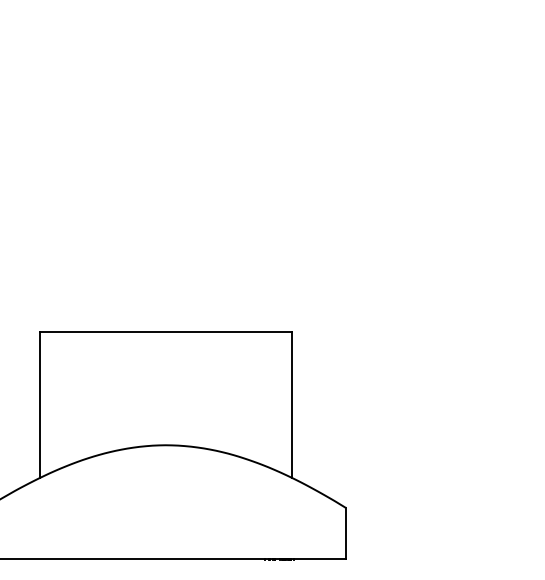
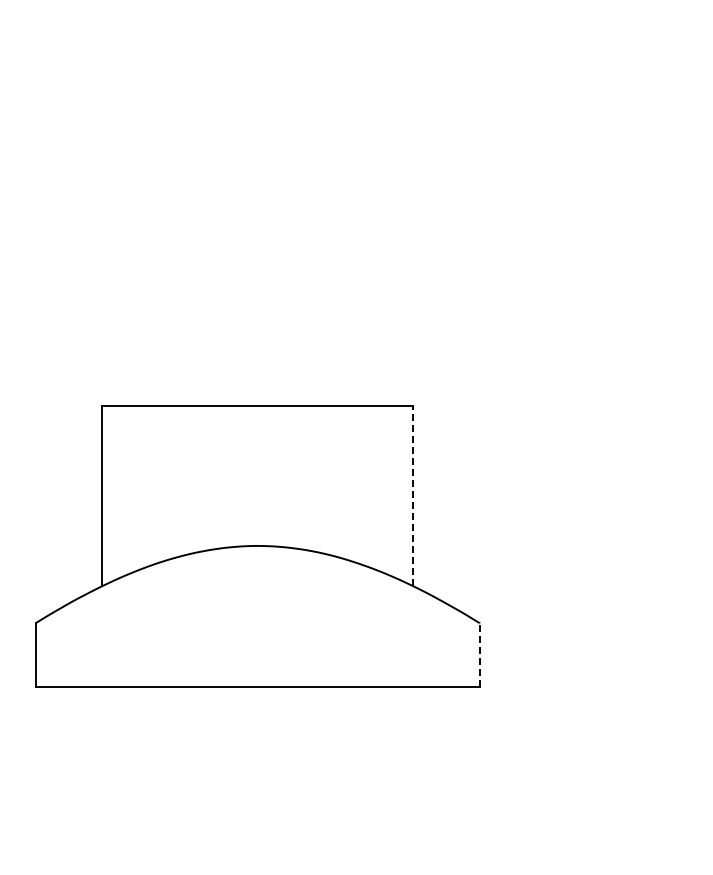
line: (292, 404) -> (413, 495), solid -> dashed
line: (345, 533) -> (479, 655), solid -> dashed

